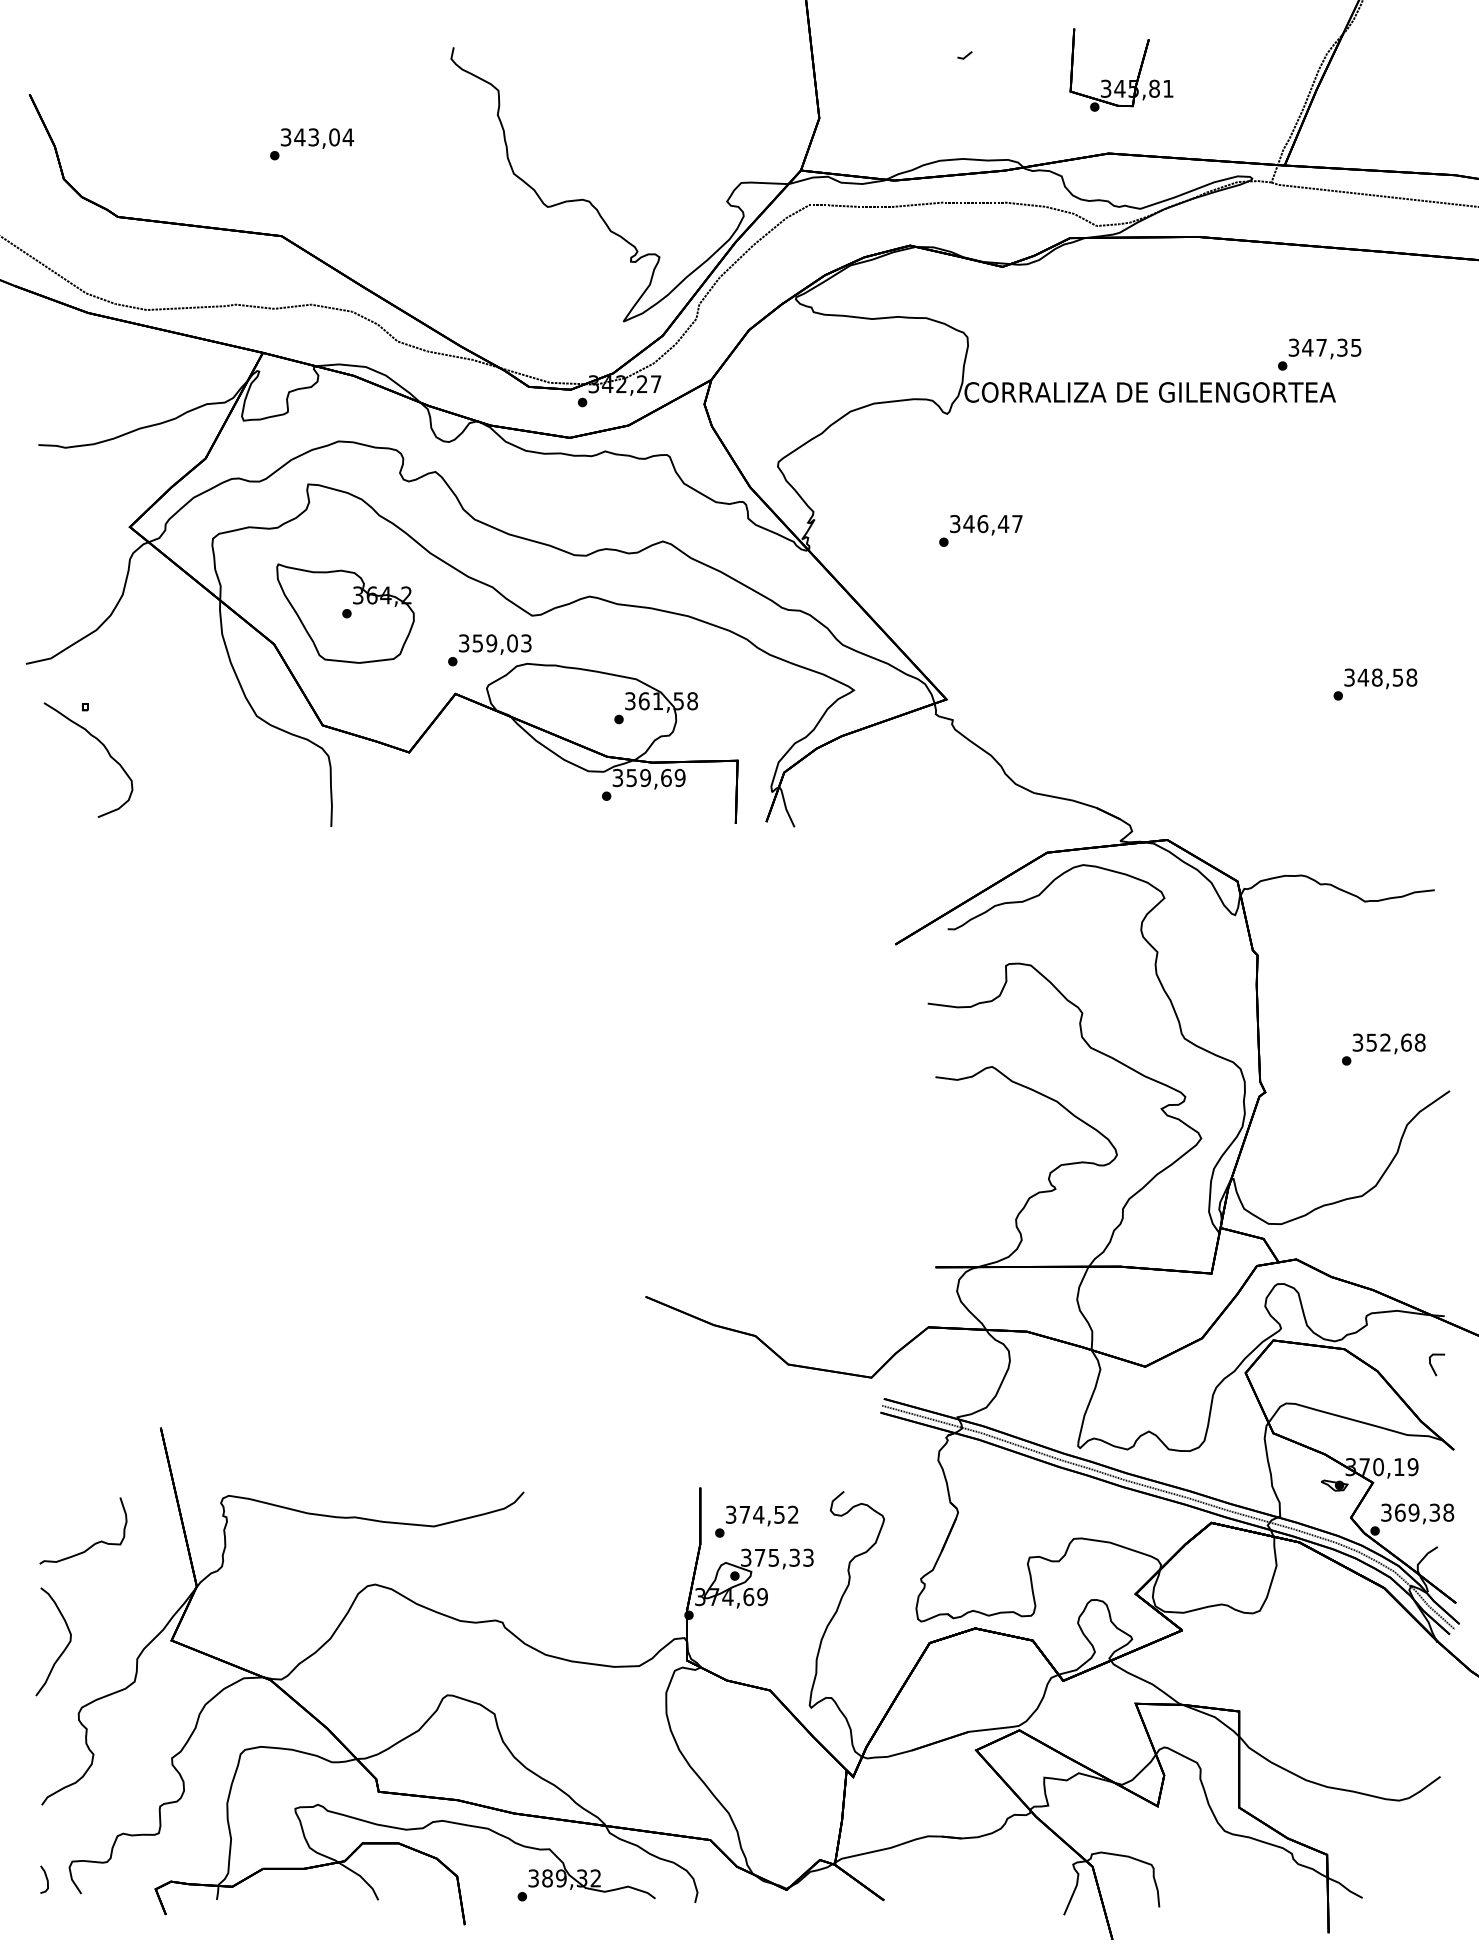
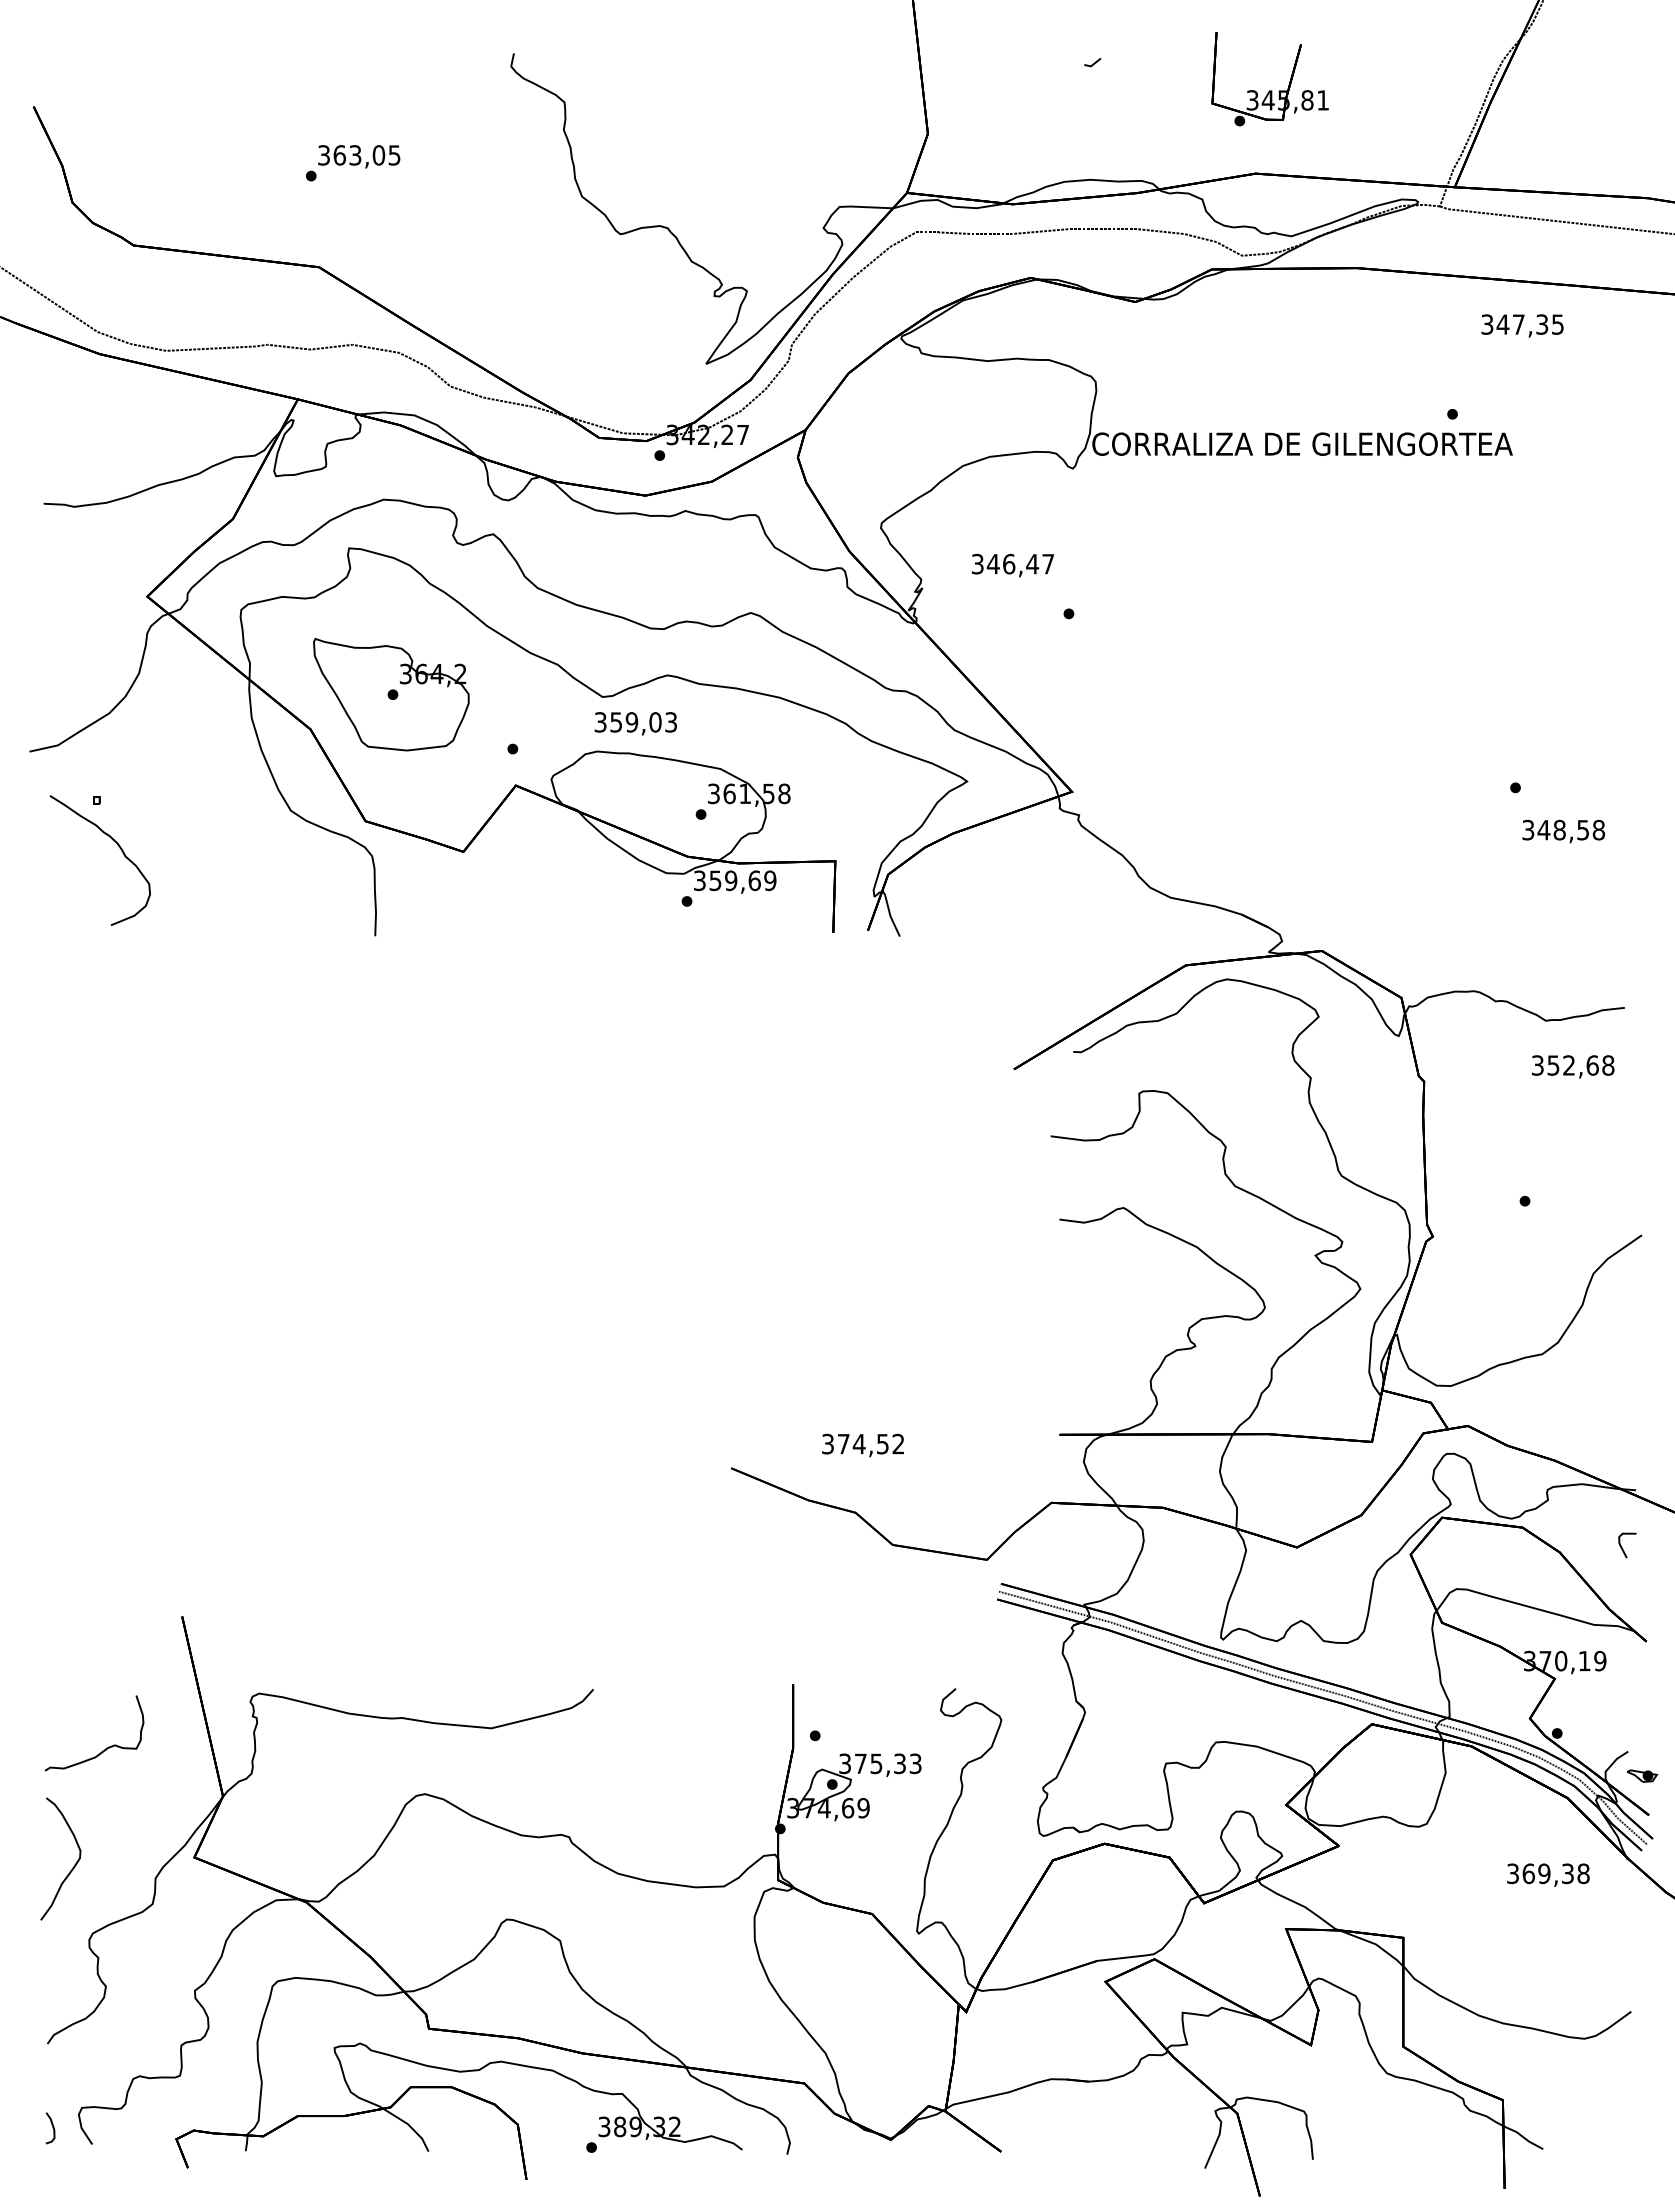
text: (324, 137) -> (367, 155), 343,04 -> 363,05
text: (1324, 348) -> (1522, 325), moved
text: (985, 525) -> (1012, 565), moved
text: (494, 644) -> (635, 723), moved
text: (1380, 678) -> (1563, 831), moved
text: (1389, 1043) -> (1573, 1066), moved
part: (1334, 1485) -> (1642, 1775), moved
text: (1417, 1513) -> (1548, 1874), moved
text: (761, 1516) -> (862, 1445), moved

